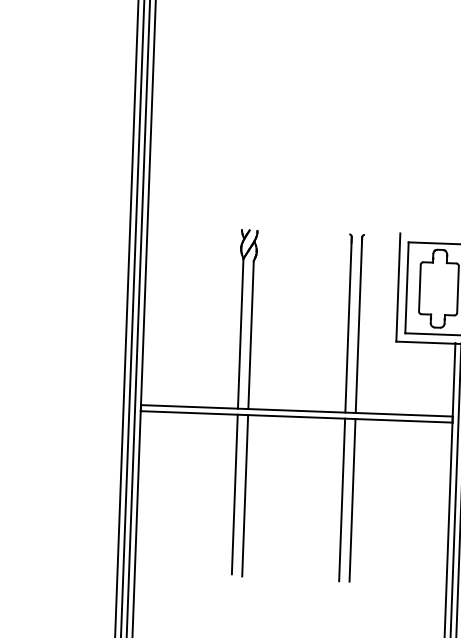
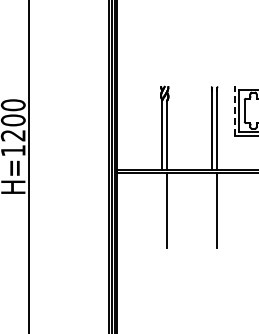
line: (397, 286) -> (234, 110), solid -> dashed
line: (235, 493) -> (162, 209), removed
line: (342, 499) -> (212, 210), removed

